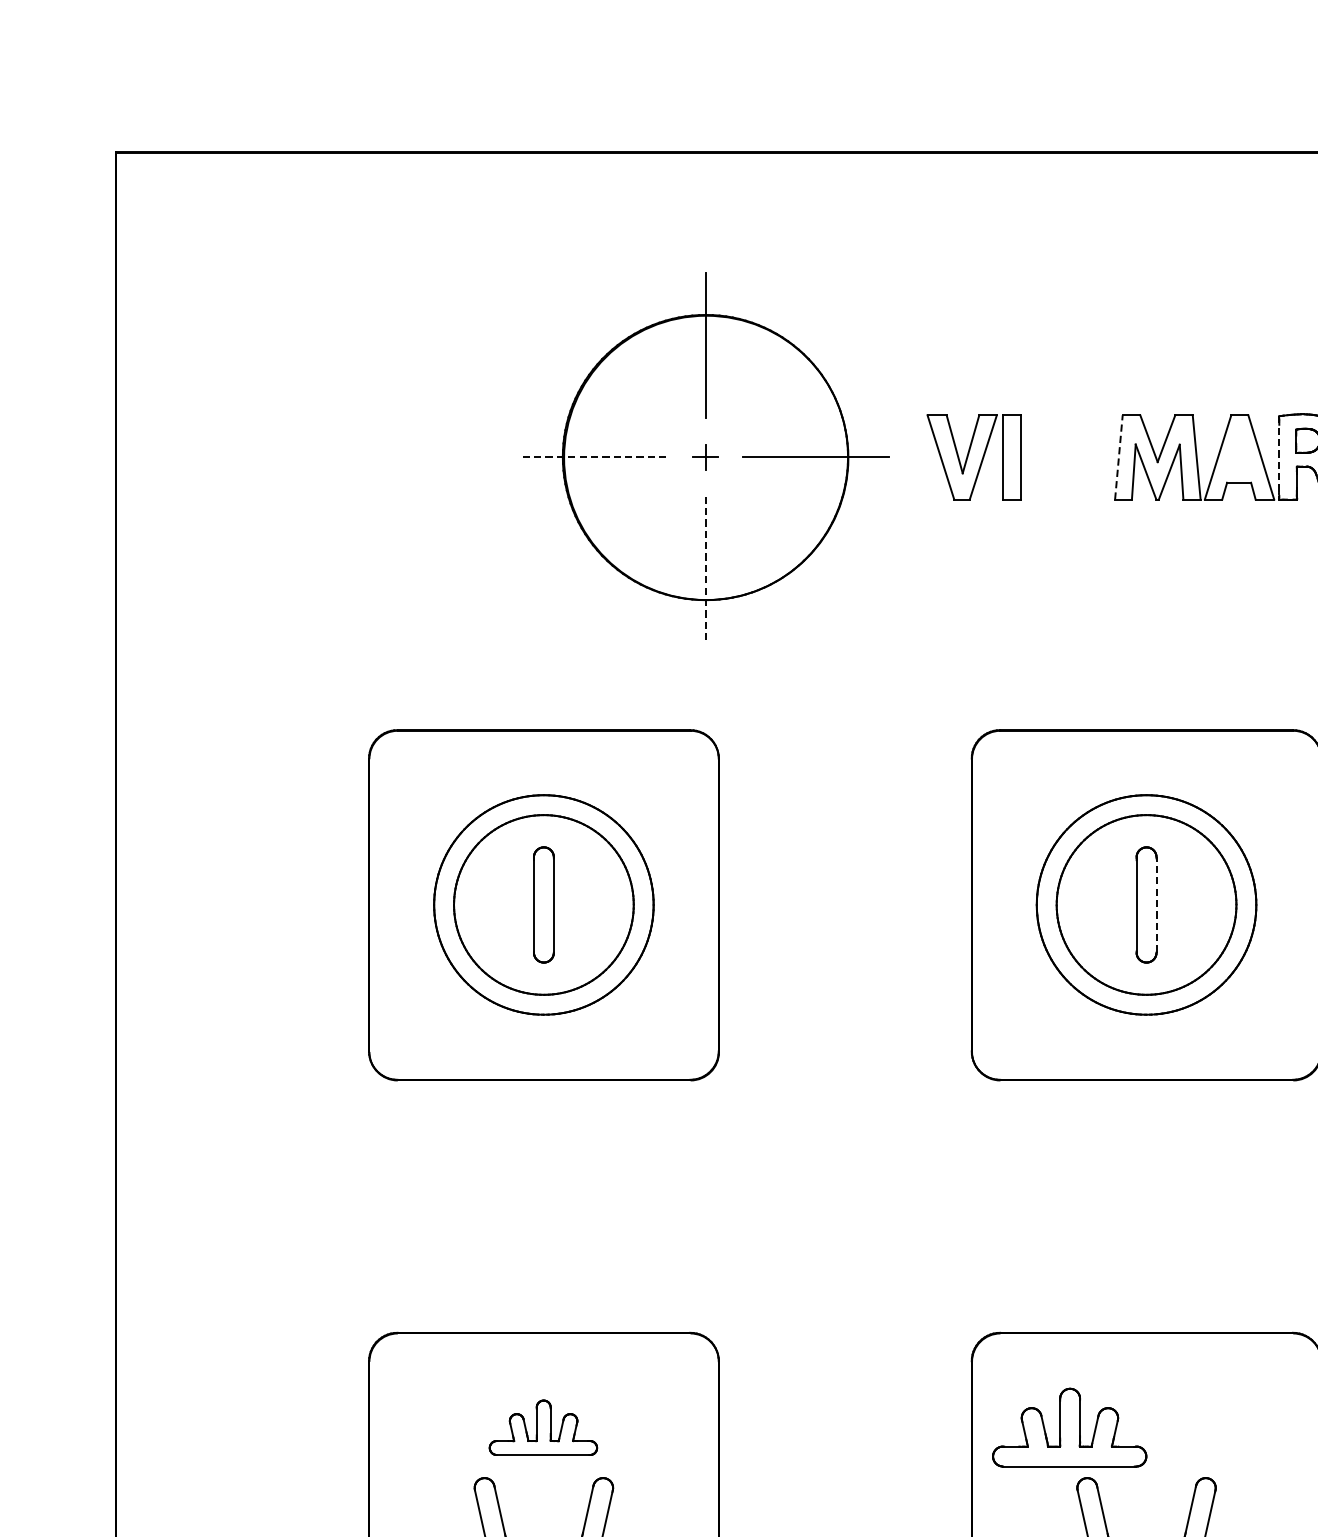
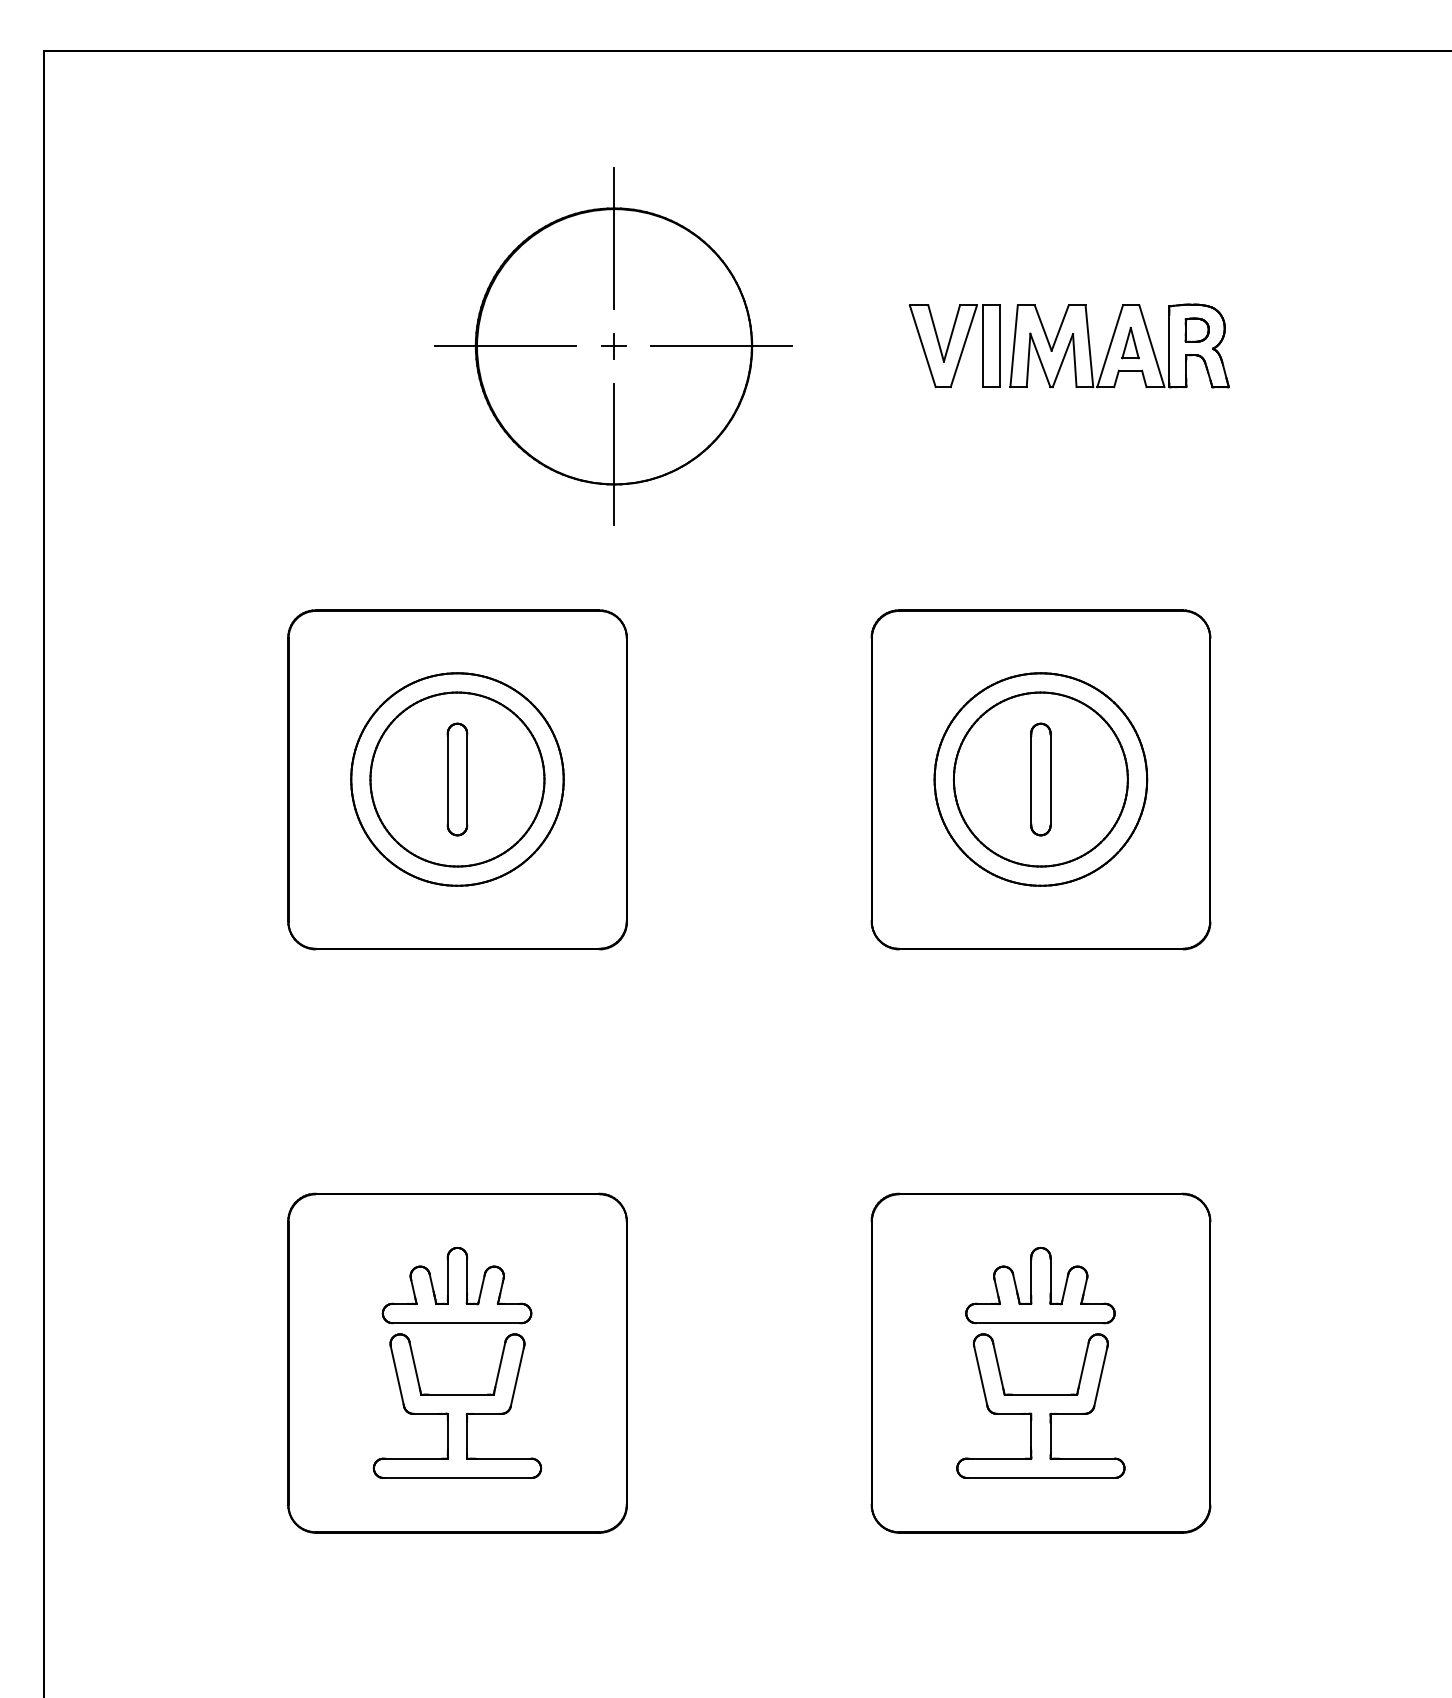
part: (1239, 453) -> (1130, 342), added
line: (593, 456) -> (505, 345), dashed -> solid
part: (973, 457) -> (954, 346), moved
line: (1119, 457) -> (1014, 346), dashed -> solid
line: (1279, 458) -> (1169, 347), dashed -> solid
line: (706, 570) -> (614, 455), dashed -> solid
line: (1156, 904) -> (1050, 779), dashed -> solid
part: (542, 1427) -> (456, 1285), size x1.43
part: (1069, 1427) -> (1040, 1285), moved

